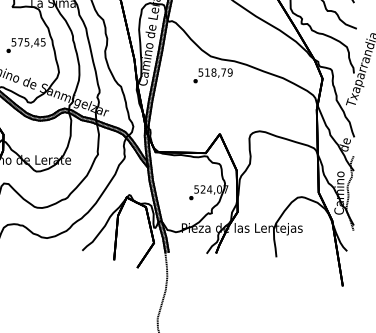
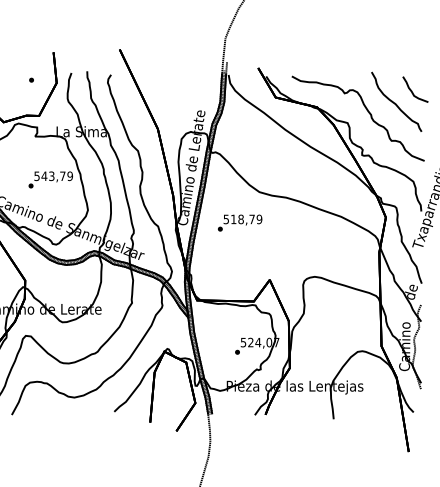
text: (32, 41) -> (57, 175), 575,45 -> 543,79
text: (213, 75) -> (240, 222), moved

